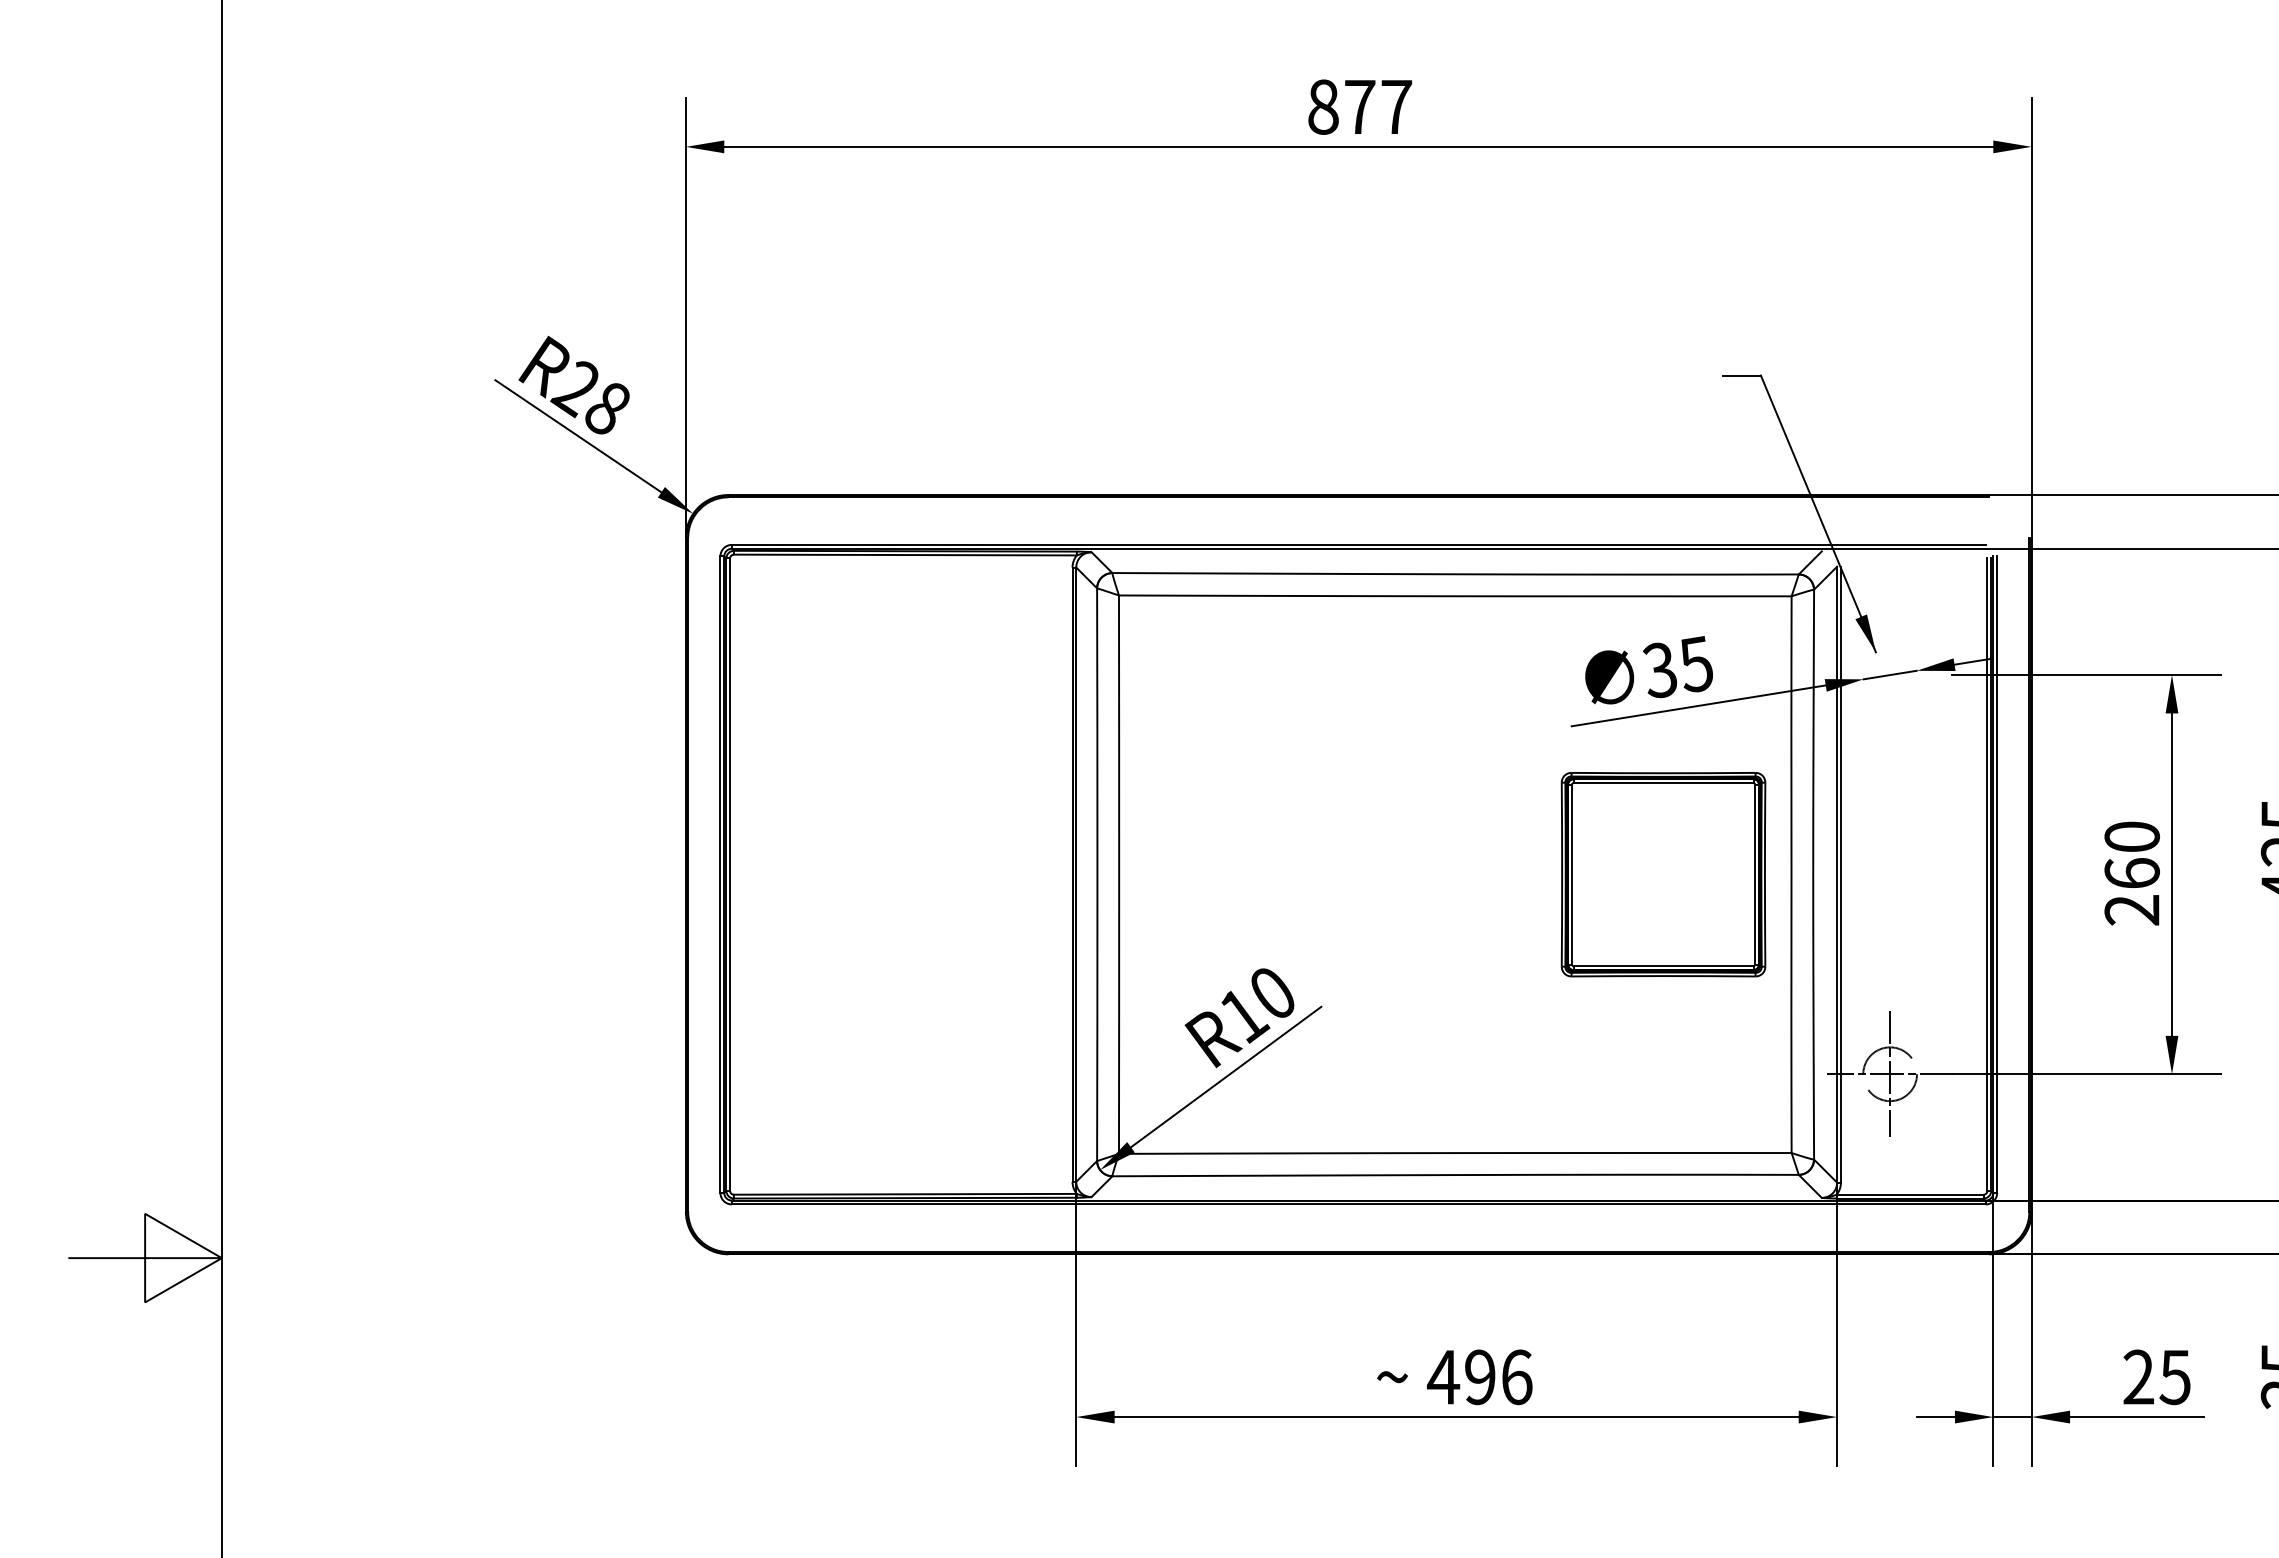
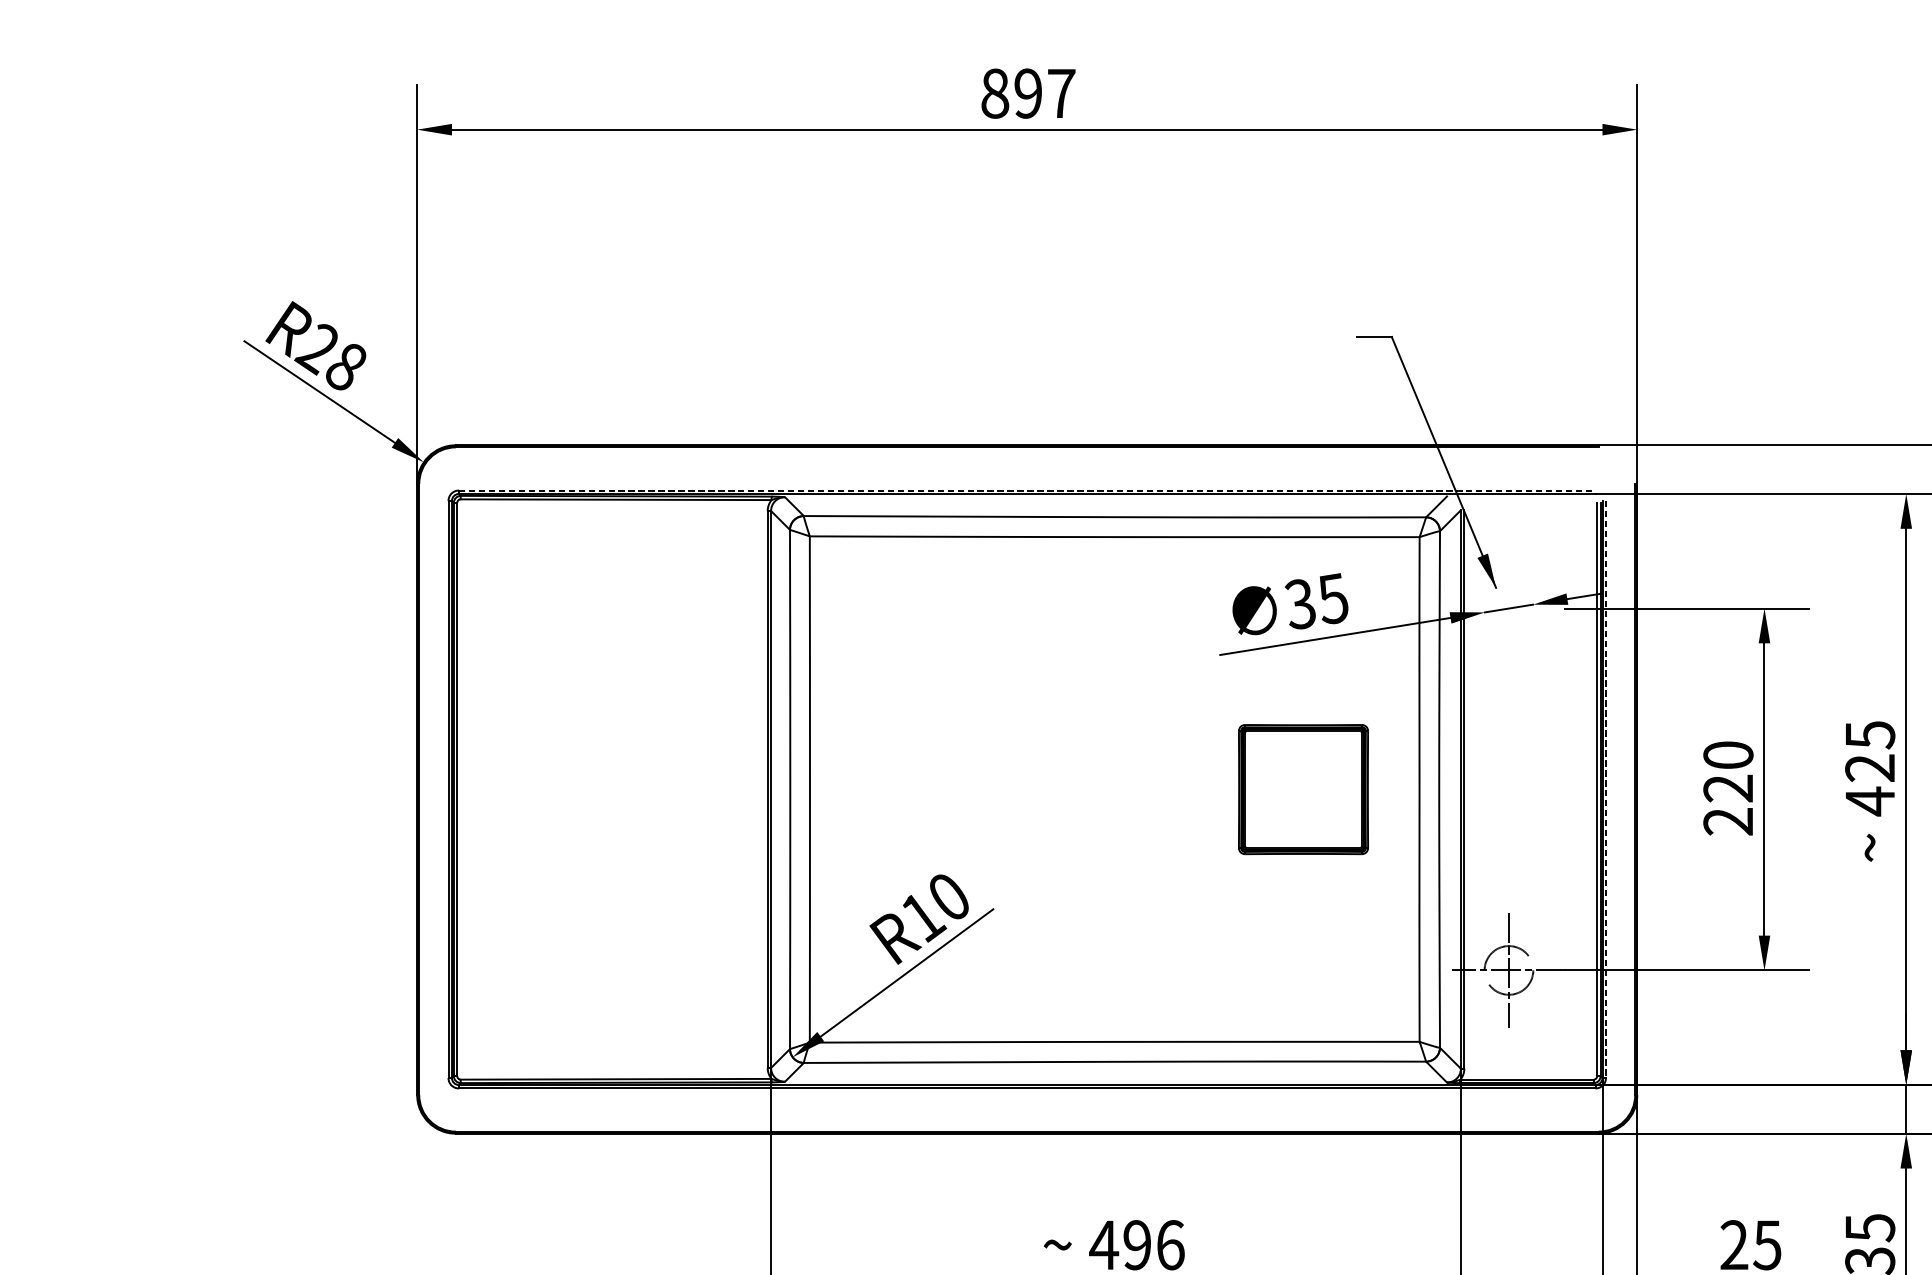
text: (1359, 106) -> (1027, 93), 877 -> 897
line: (1358, 544) -> (1026, 490), solid -> dashed
text: (2131, 873) -> (1727, 788), 260 -> 220
part: (1663, 874) -> (1303, 789), size x0.7
line: (1997, 875) -> (1606, 790), solid -> dashed

